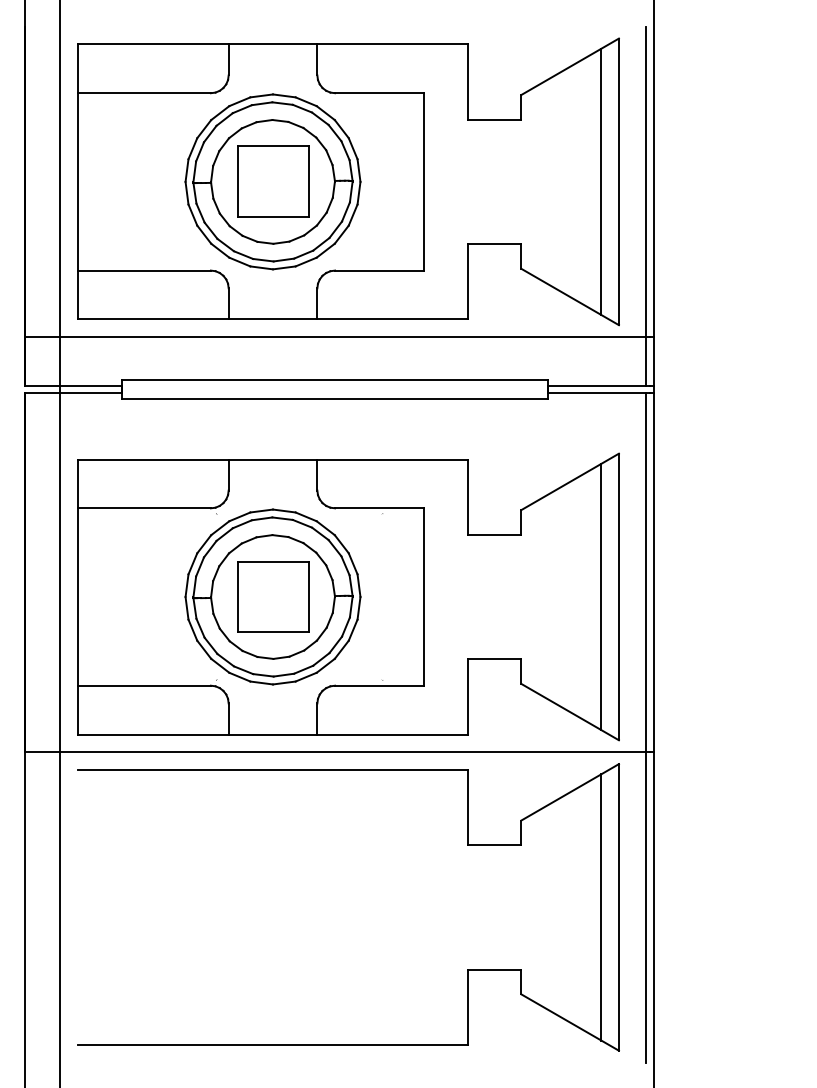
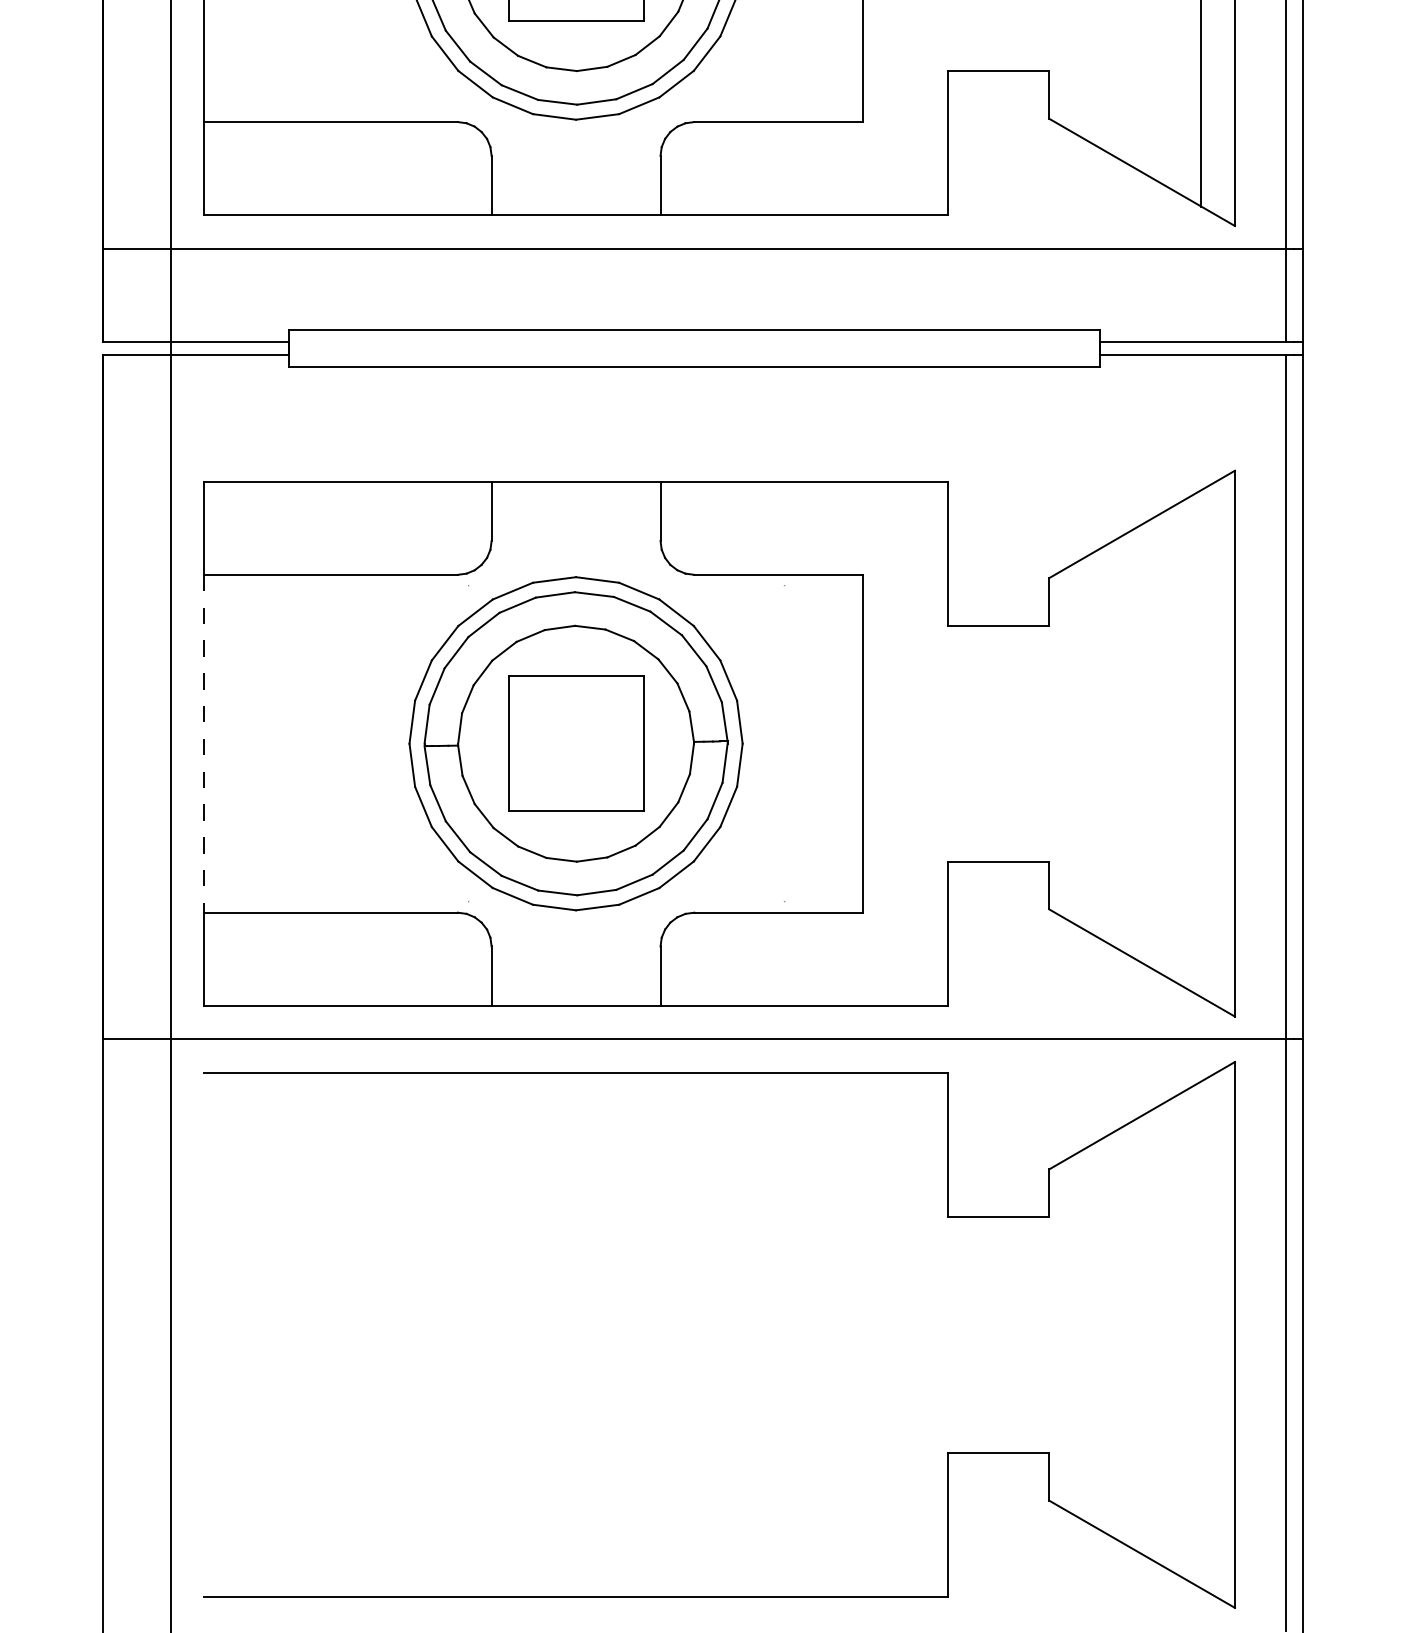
line: (601, 596) -> (1201, 742), removed
line: (77, 597) -> (203, 744), solid -> dashed
line: (601, 907) -> (1201, 1335), removed

